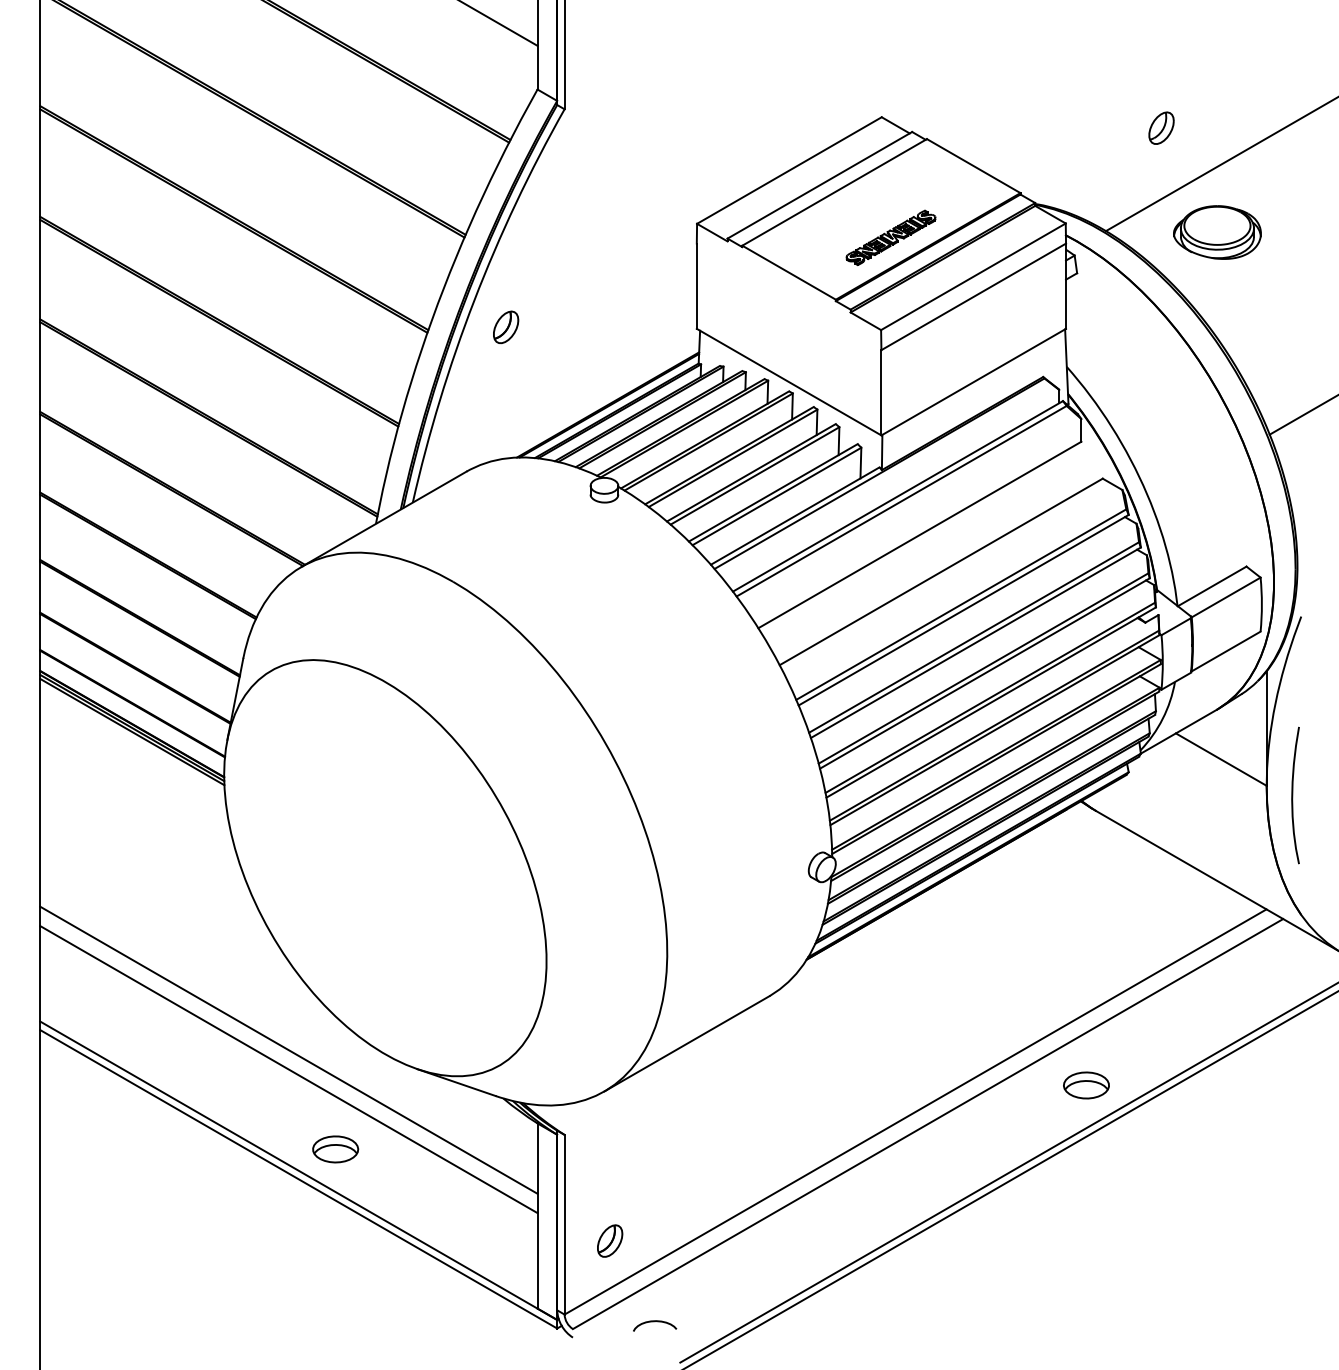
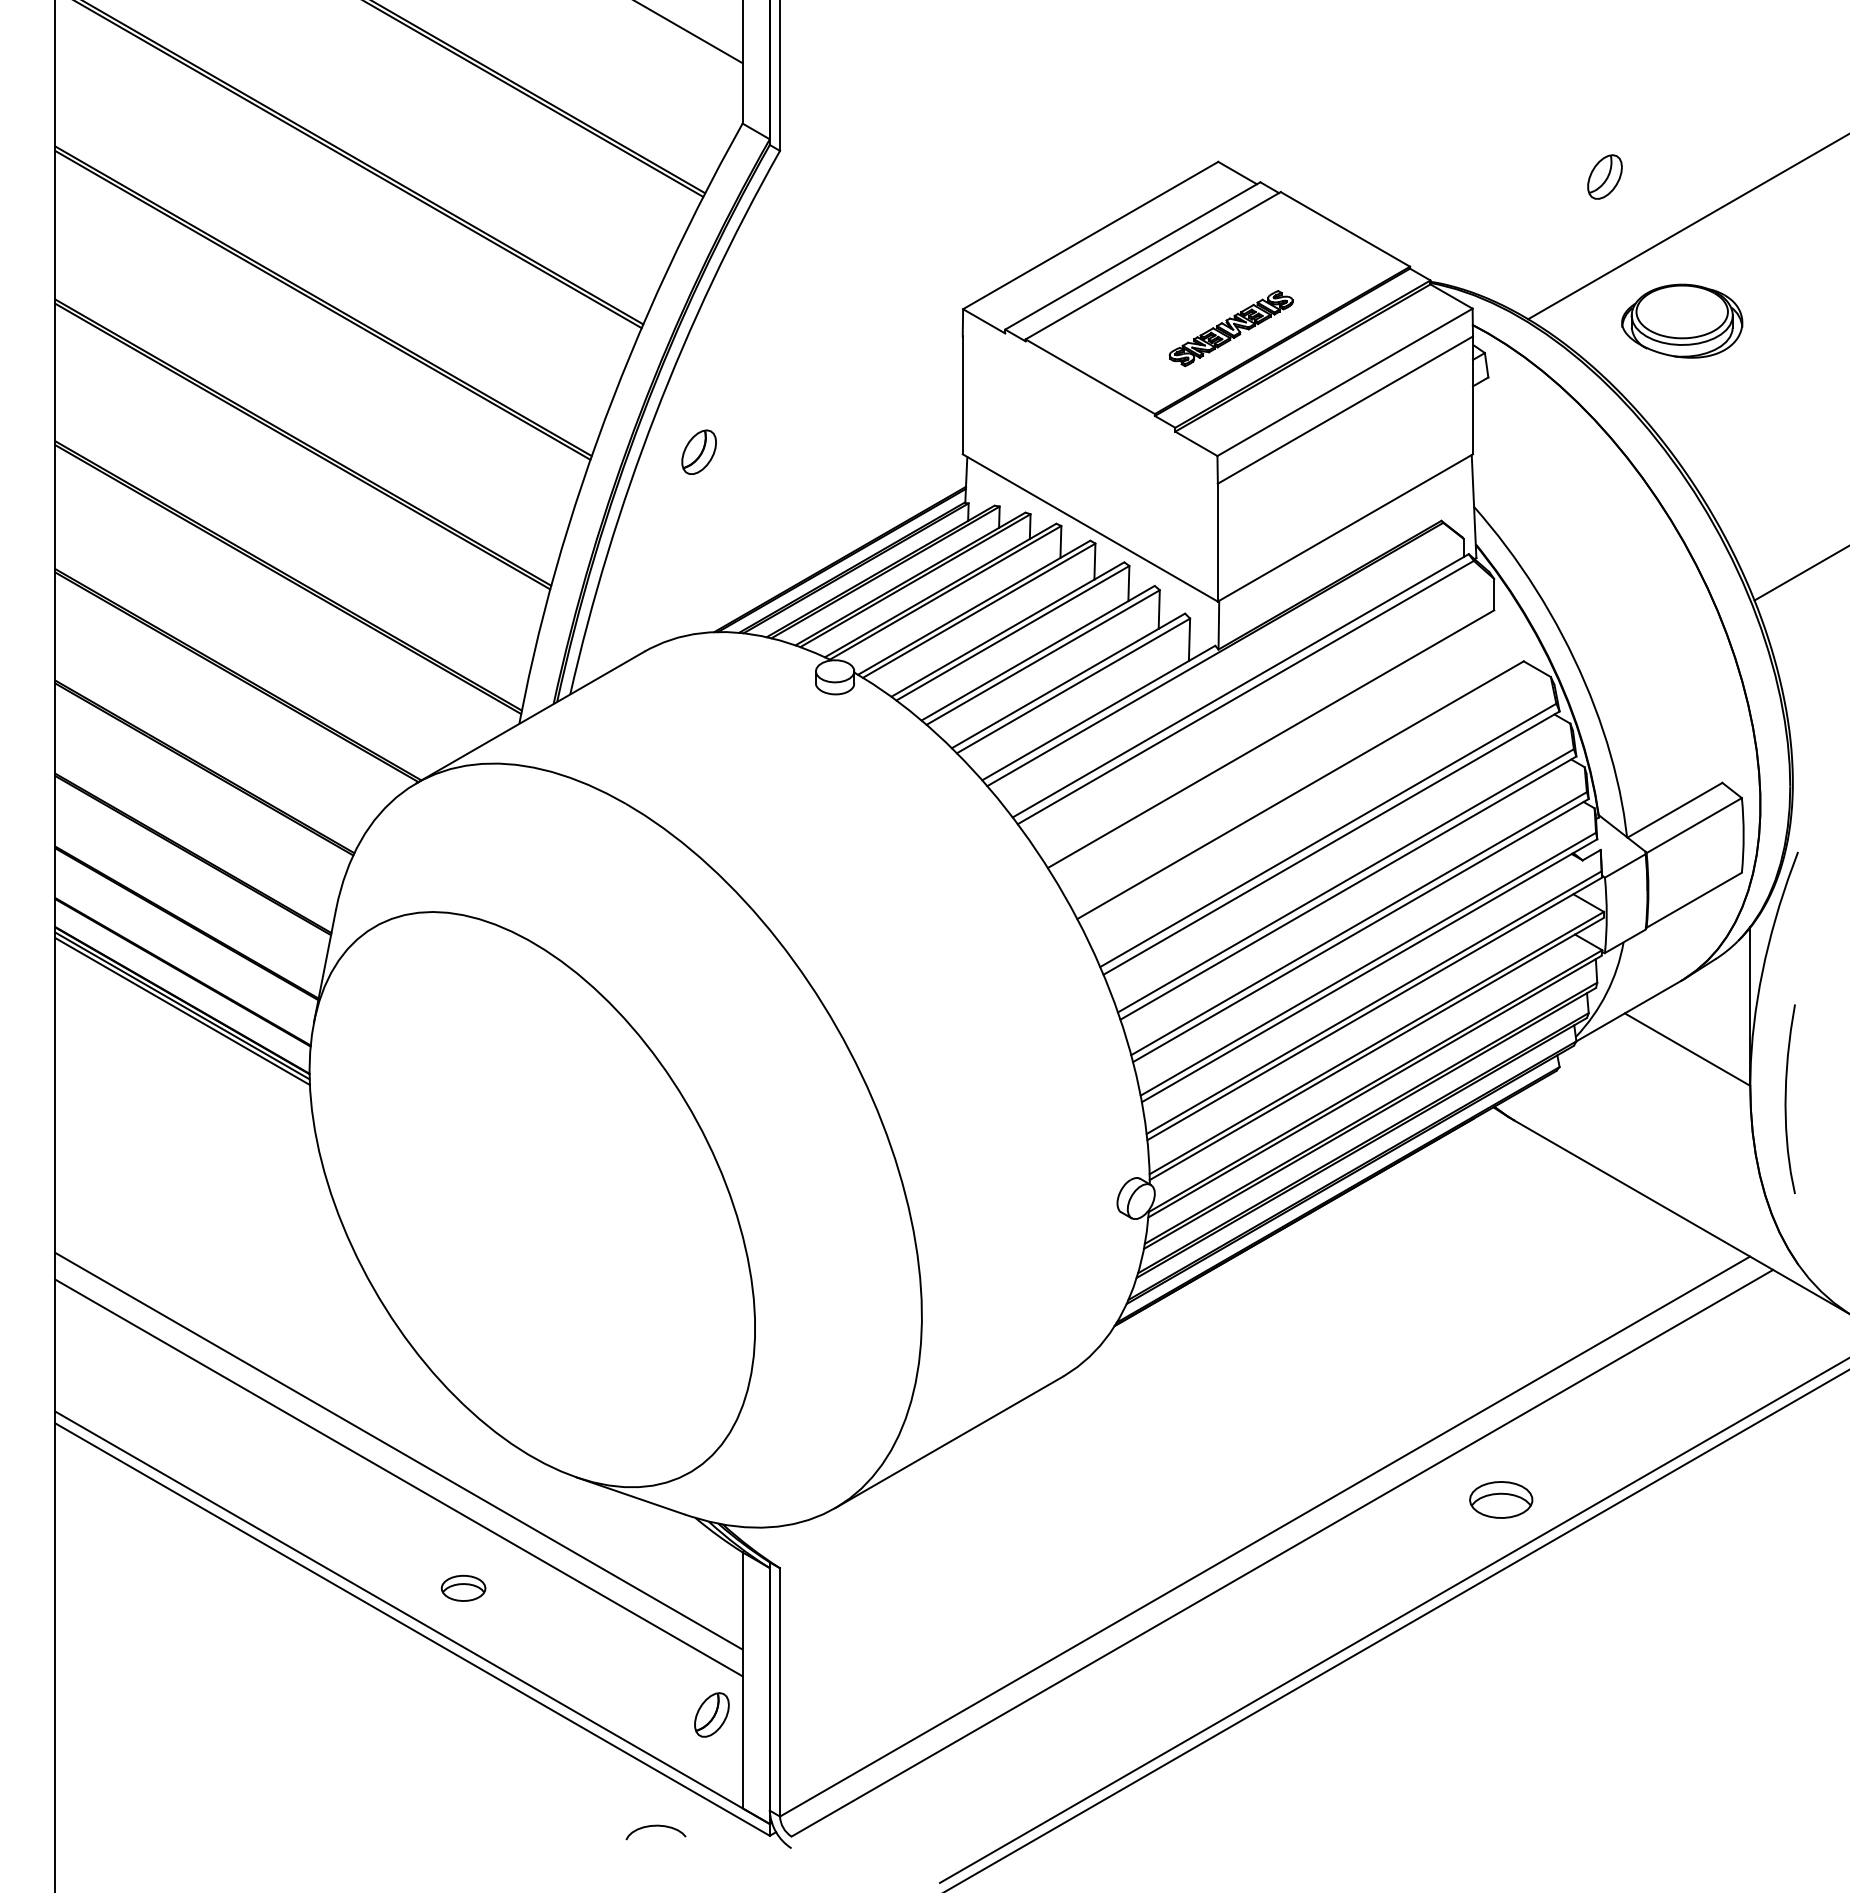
part: (335, 1149) -> (463, 1588), size x0.7
part: (609, 1240) -> (711, 1714), moved
curve: (654, 1321) -> (655, 1826), moved

